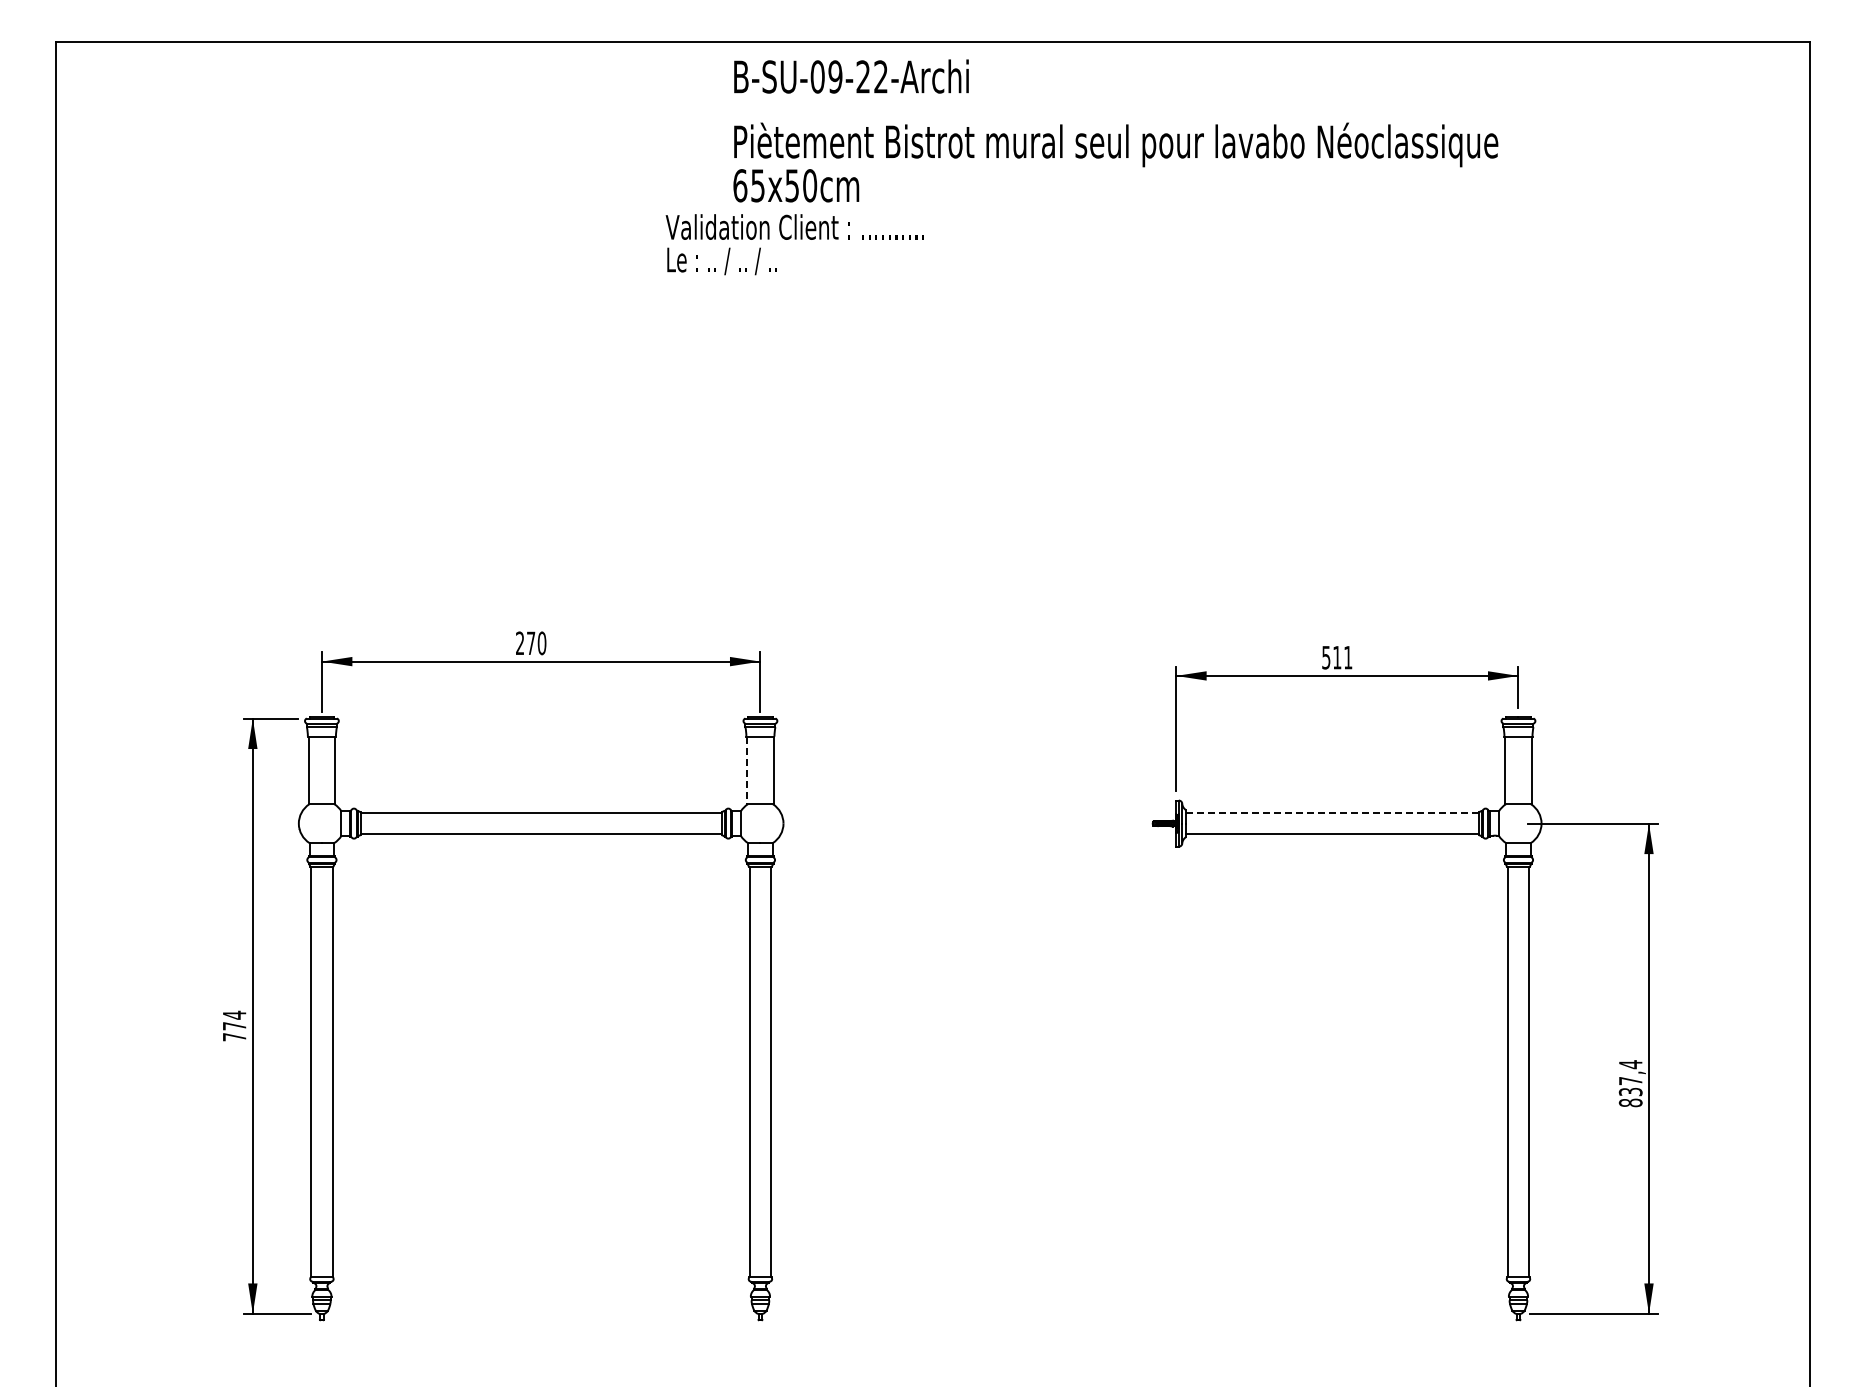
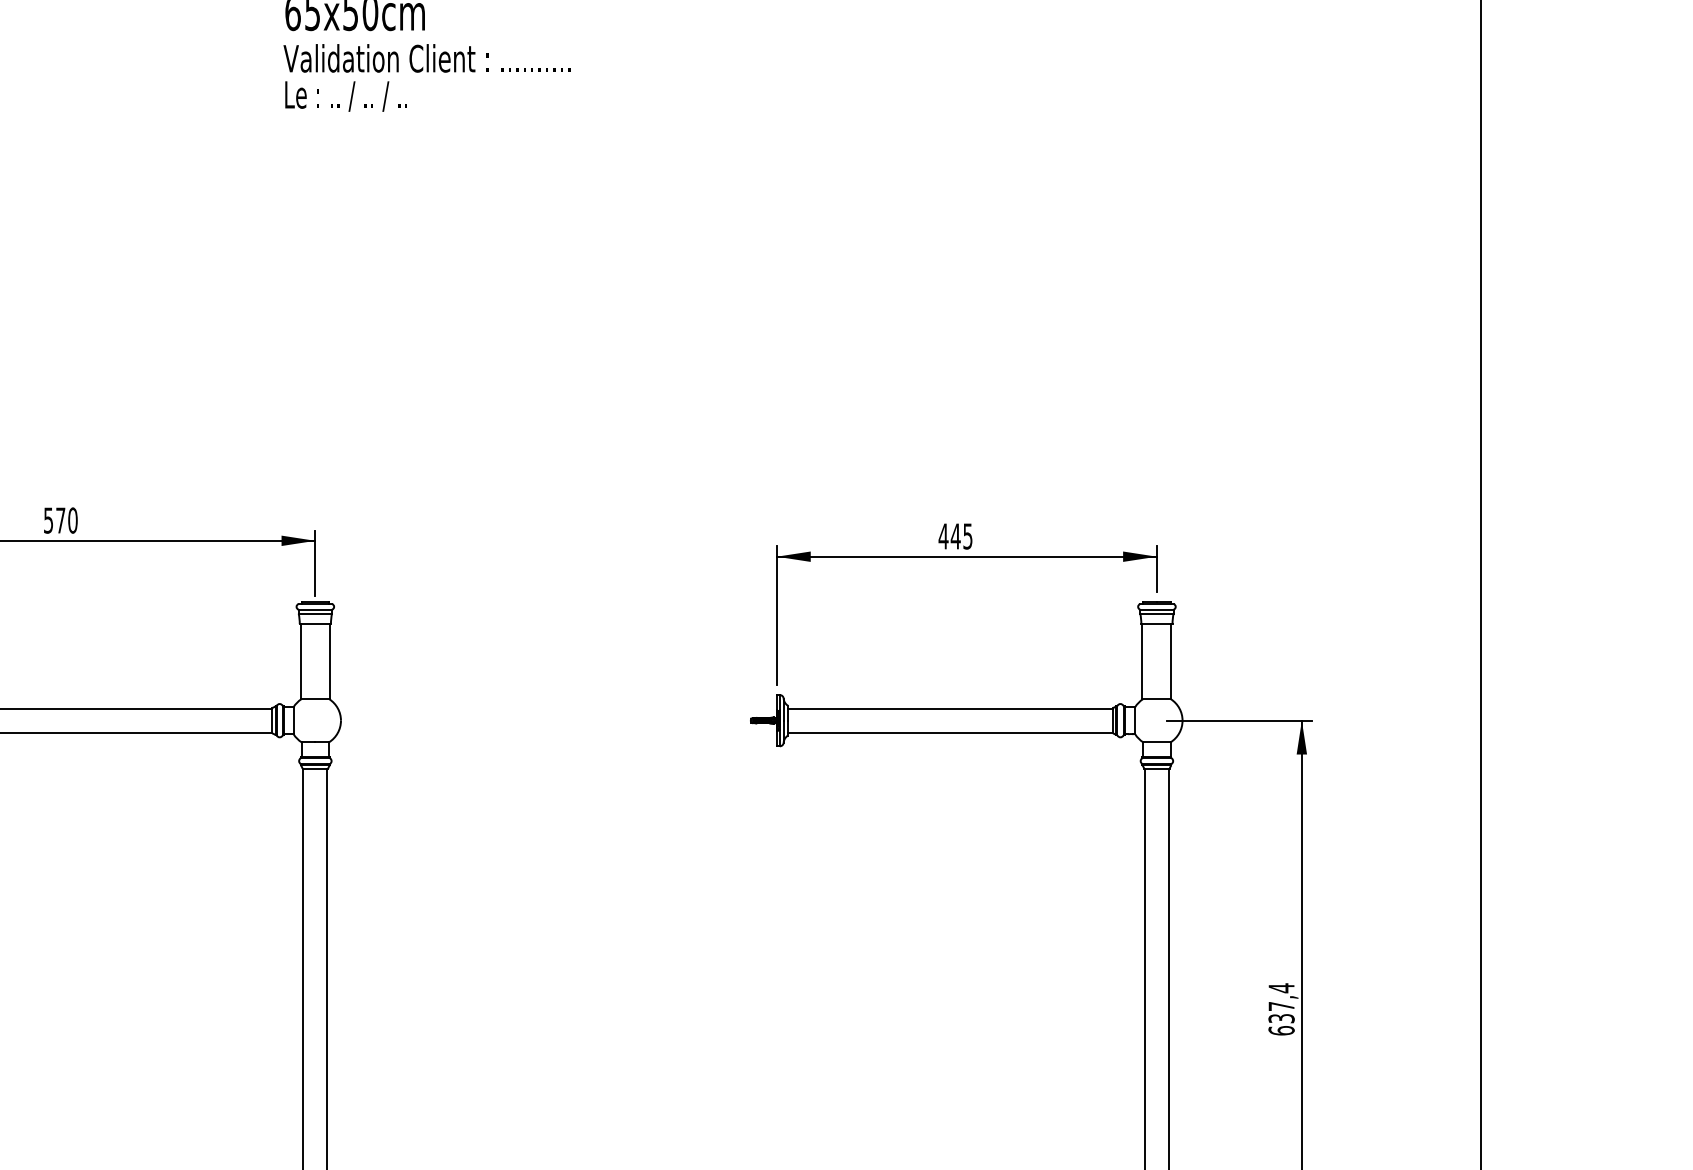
text: (794, 244) -> (426, 77), moved
text: (520, 643) -> (48, 520), 270 -> 570
text: (1336, 657) -> (954, 536), 511 -> 445
line: (747, 770) -> (301, 661), dashed -> solid
line: (1331, 812) -> (949, 708), dashed -> solid
text: (1630, 1102) -> (1281, 1030), 837,4 -> 637,4

